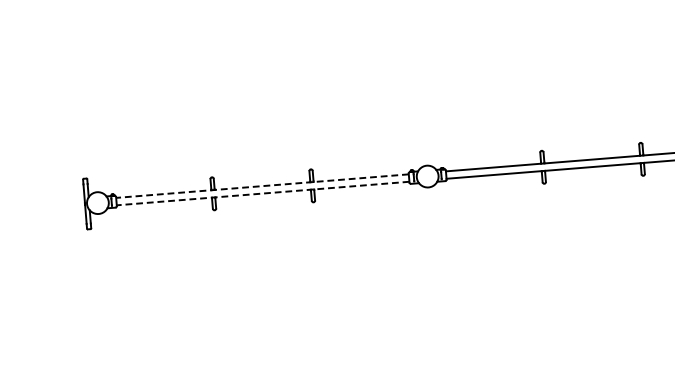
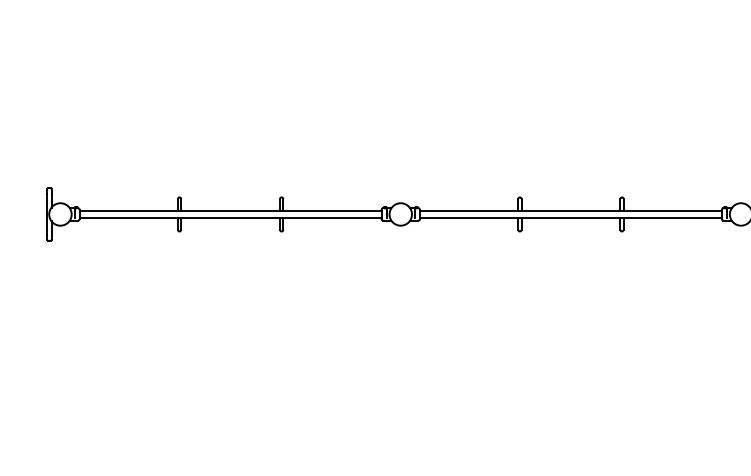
line: (262, 186) -> (230, 210), dashed -> solid
line: (262, 193) -> (230, 218), dashed -> solid

